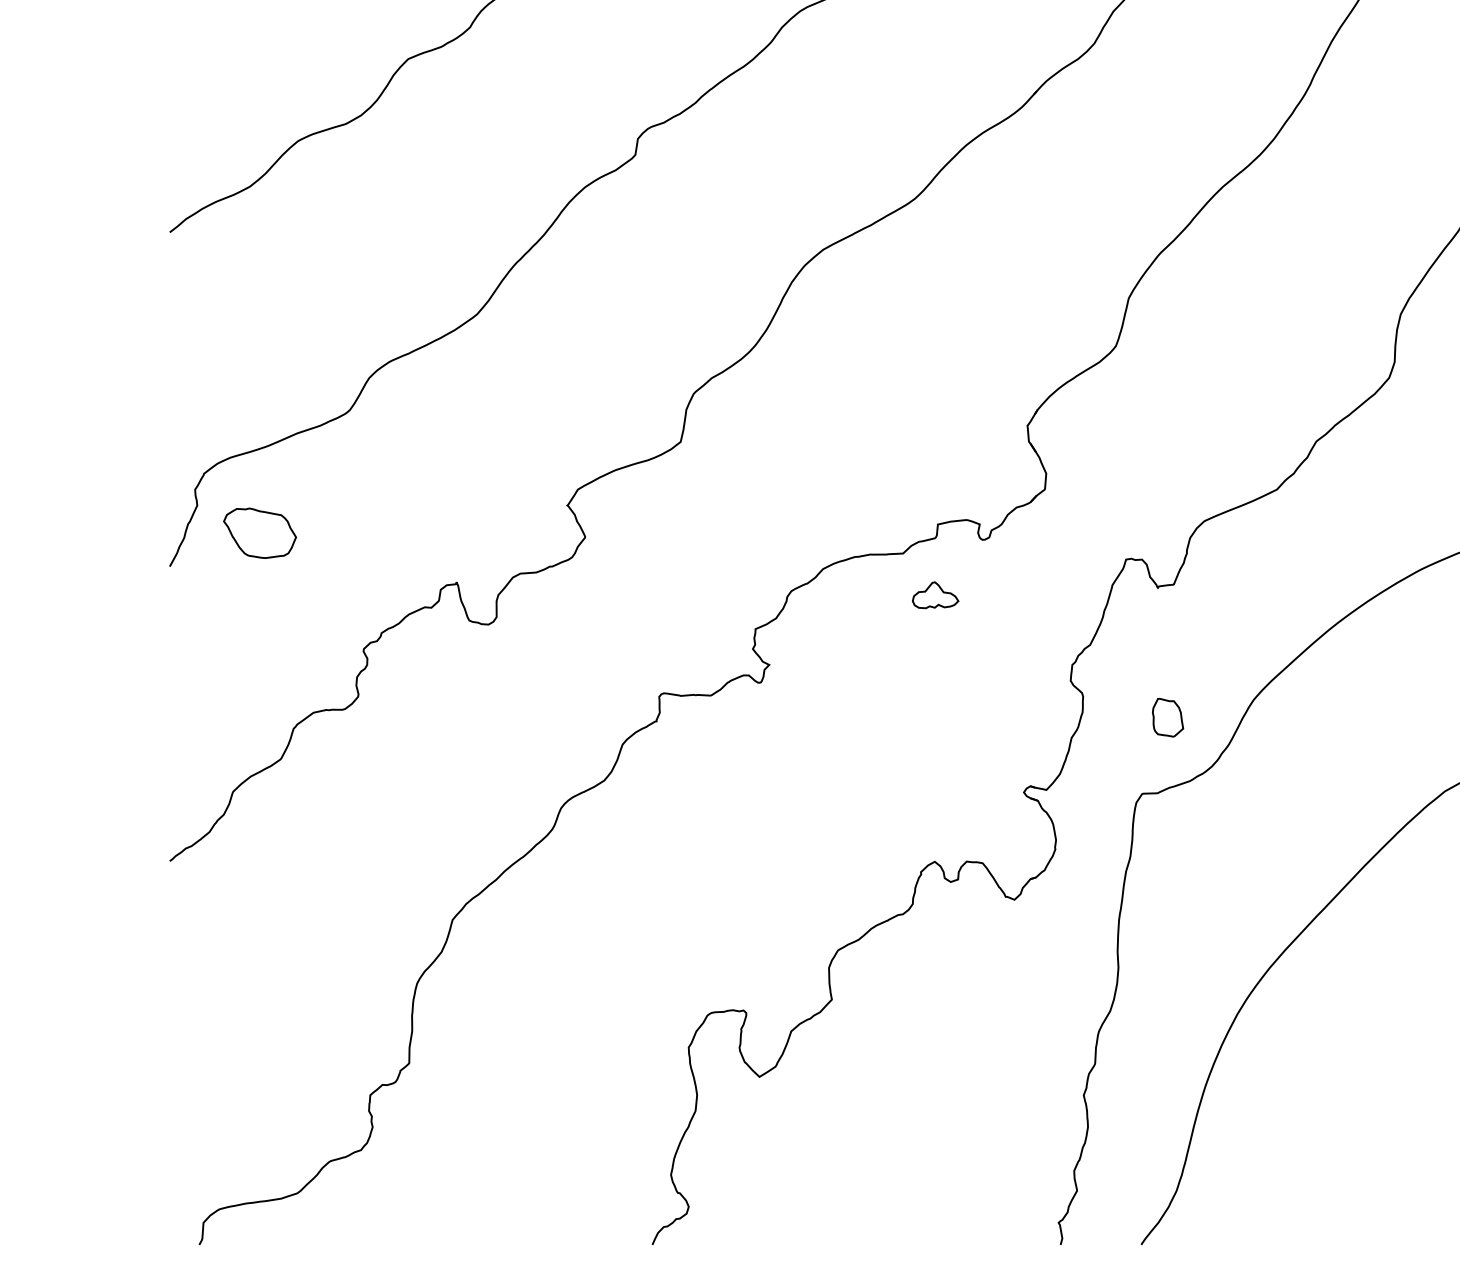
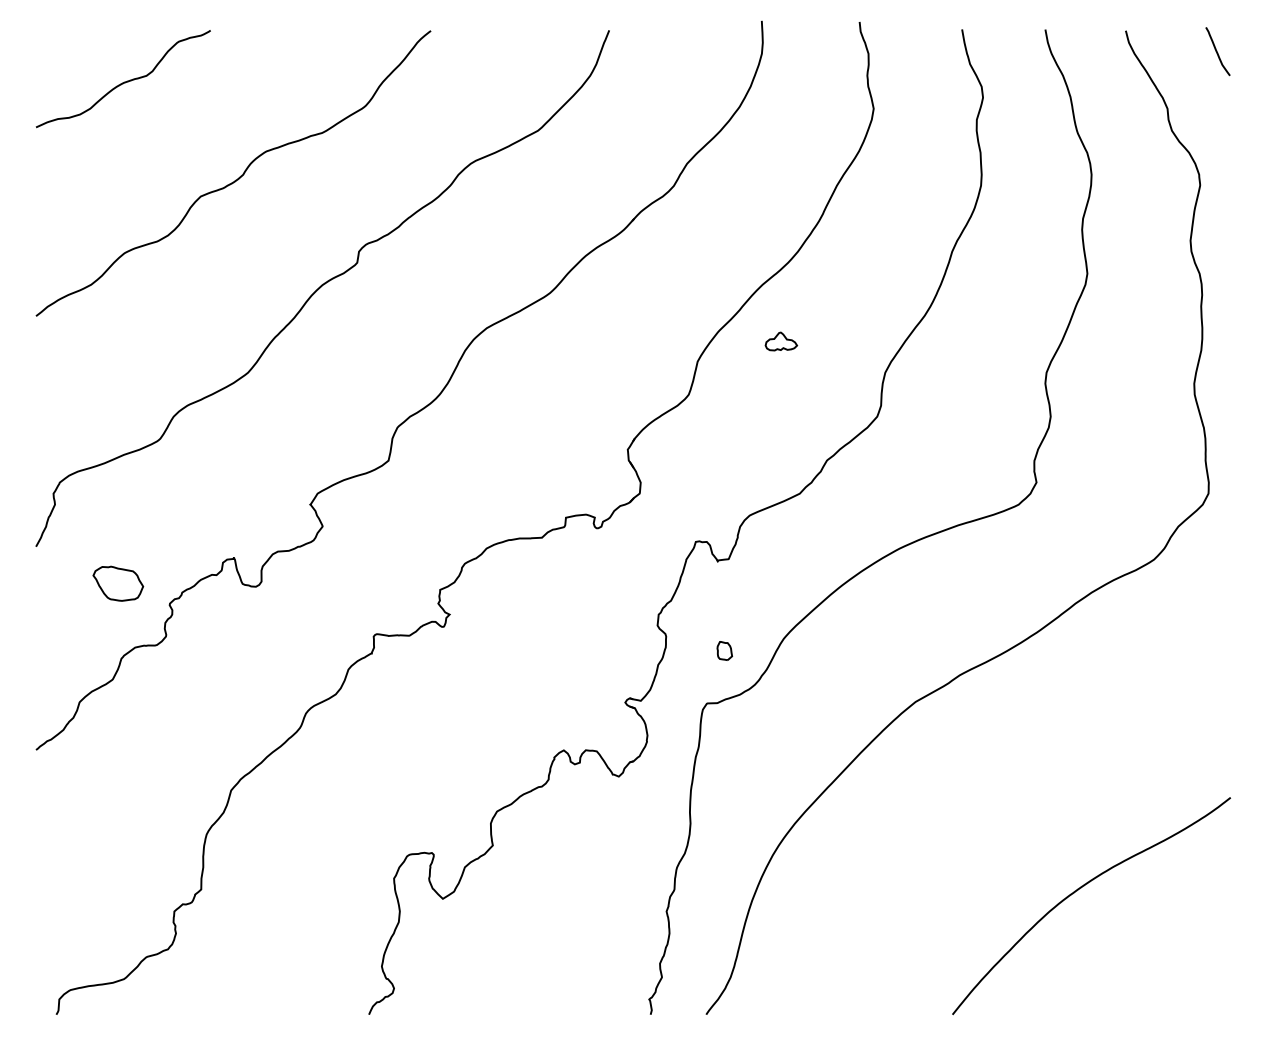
part: (260, 532) -> (118, 583), moved
part: (935, 595) -> (781, 341), moved
part: (1167, 716) -> (724, 650), size x0.7

